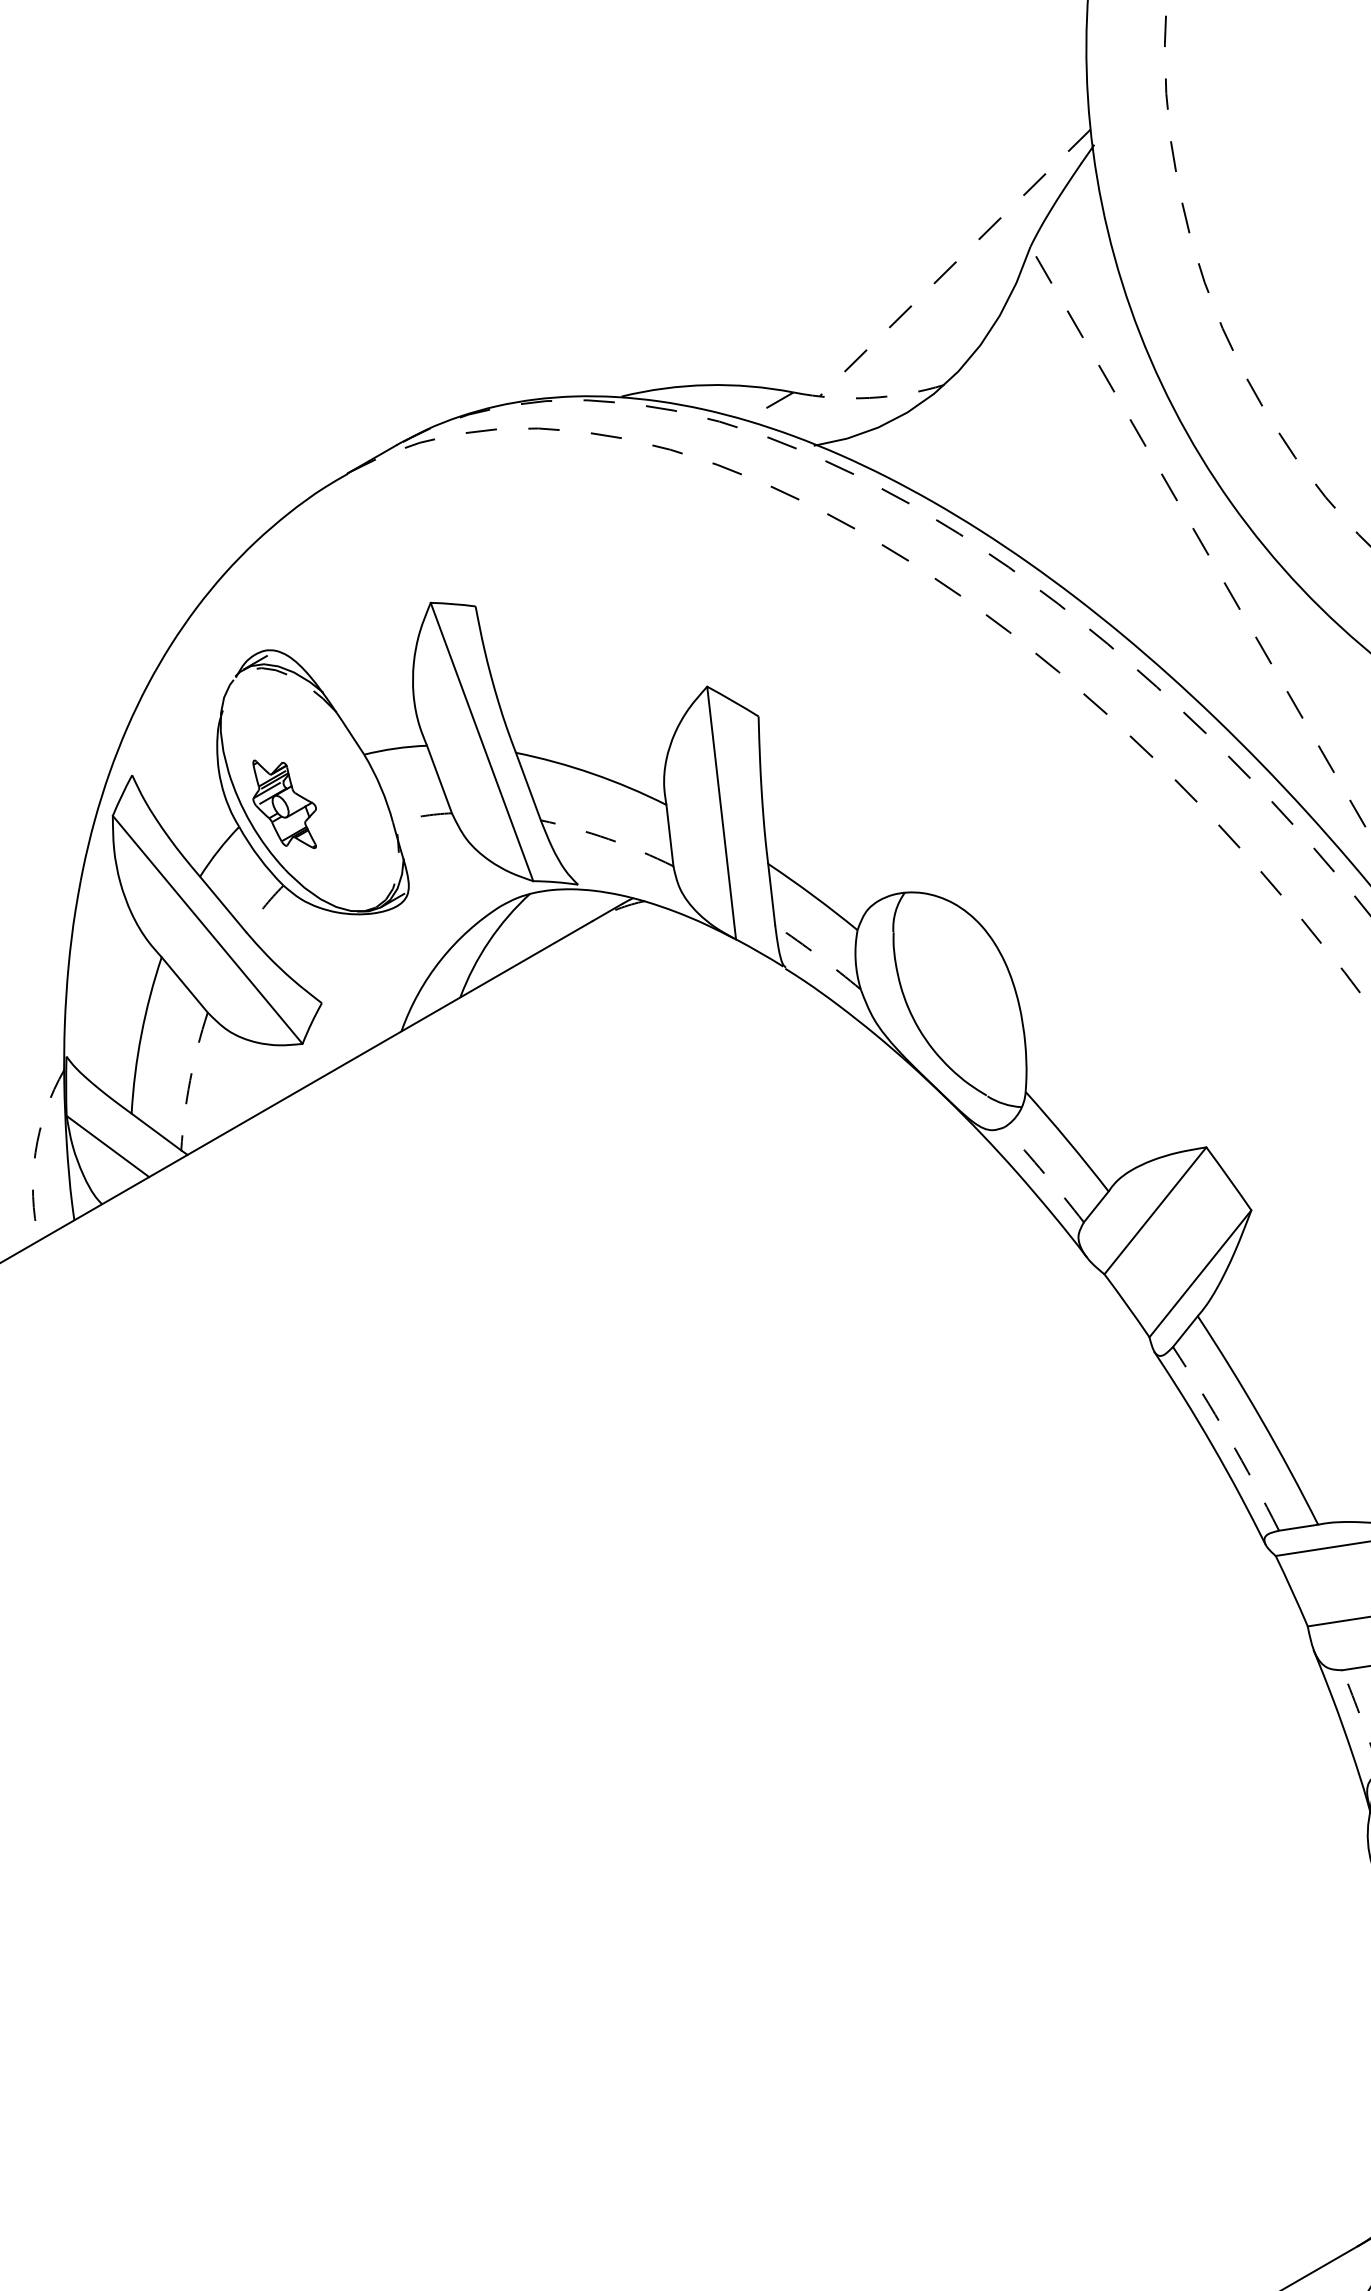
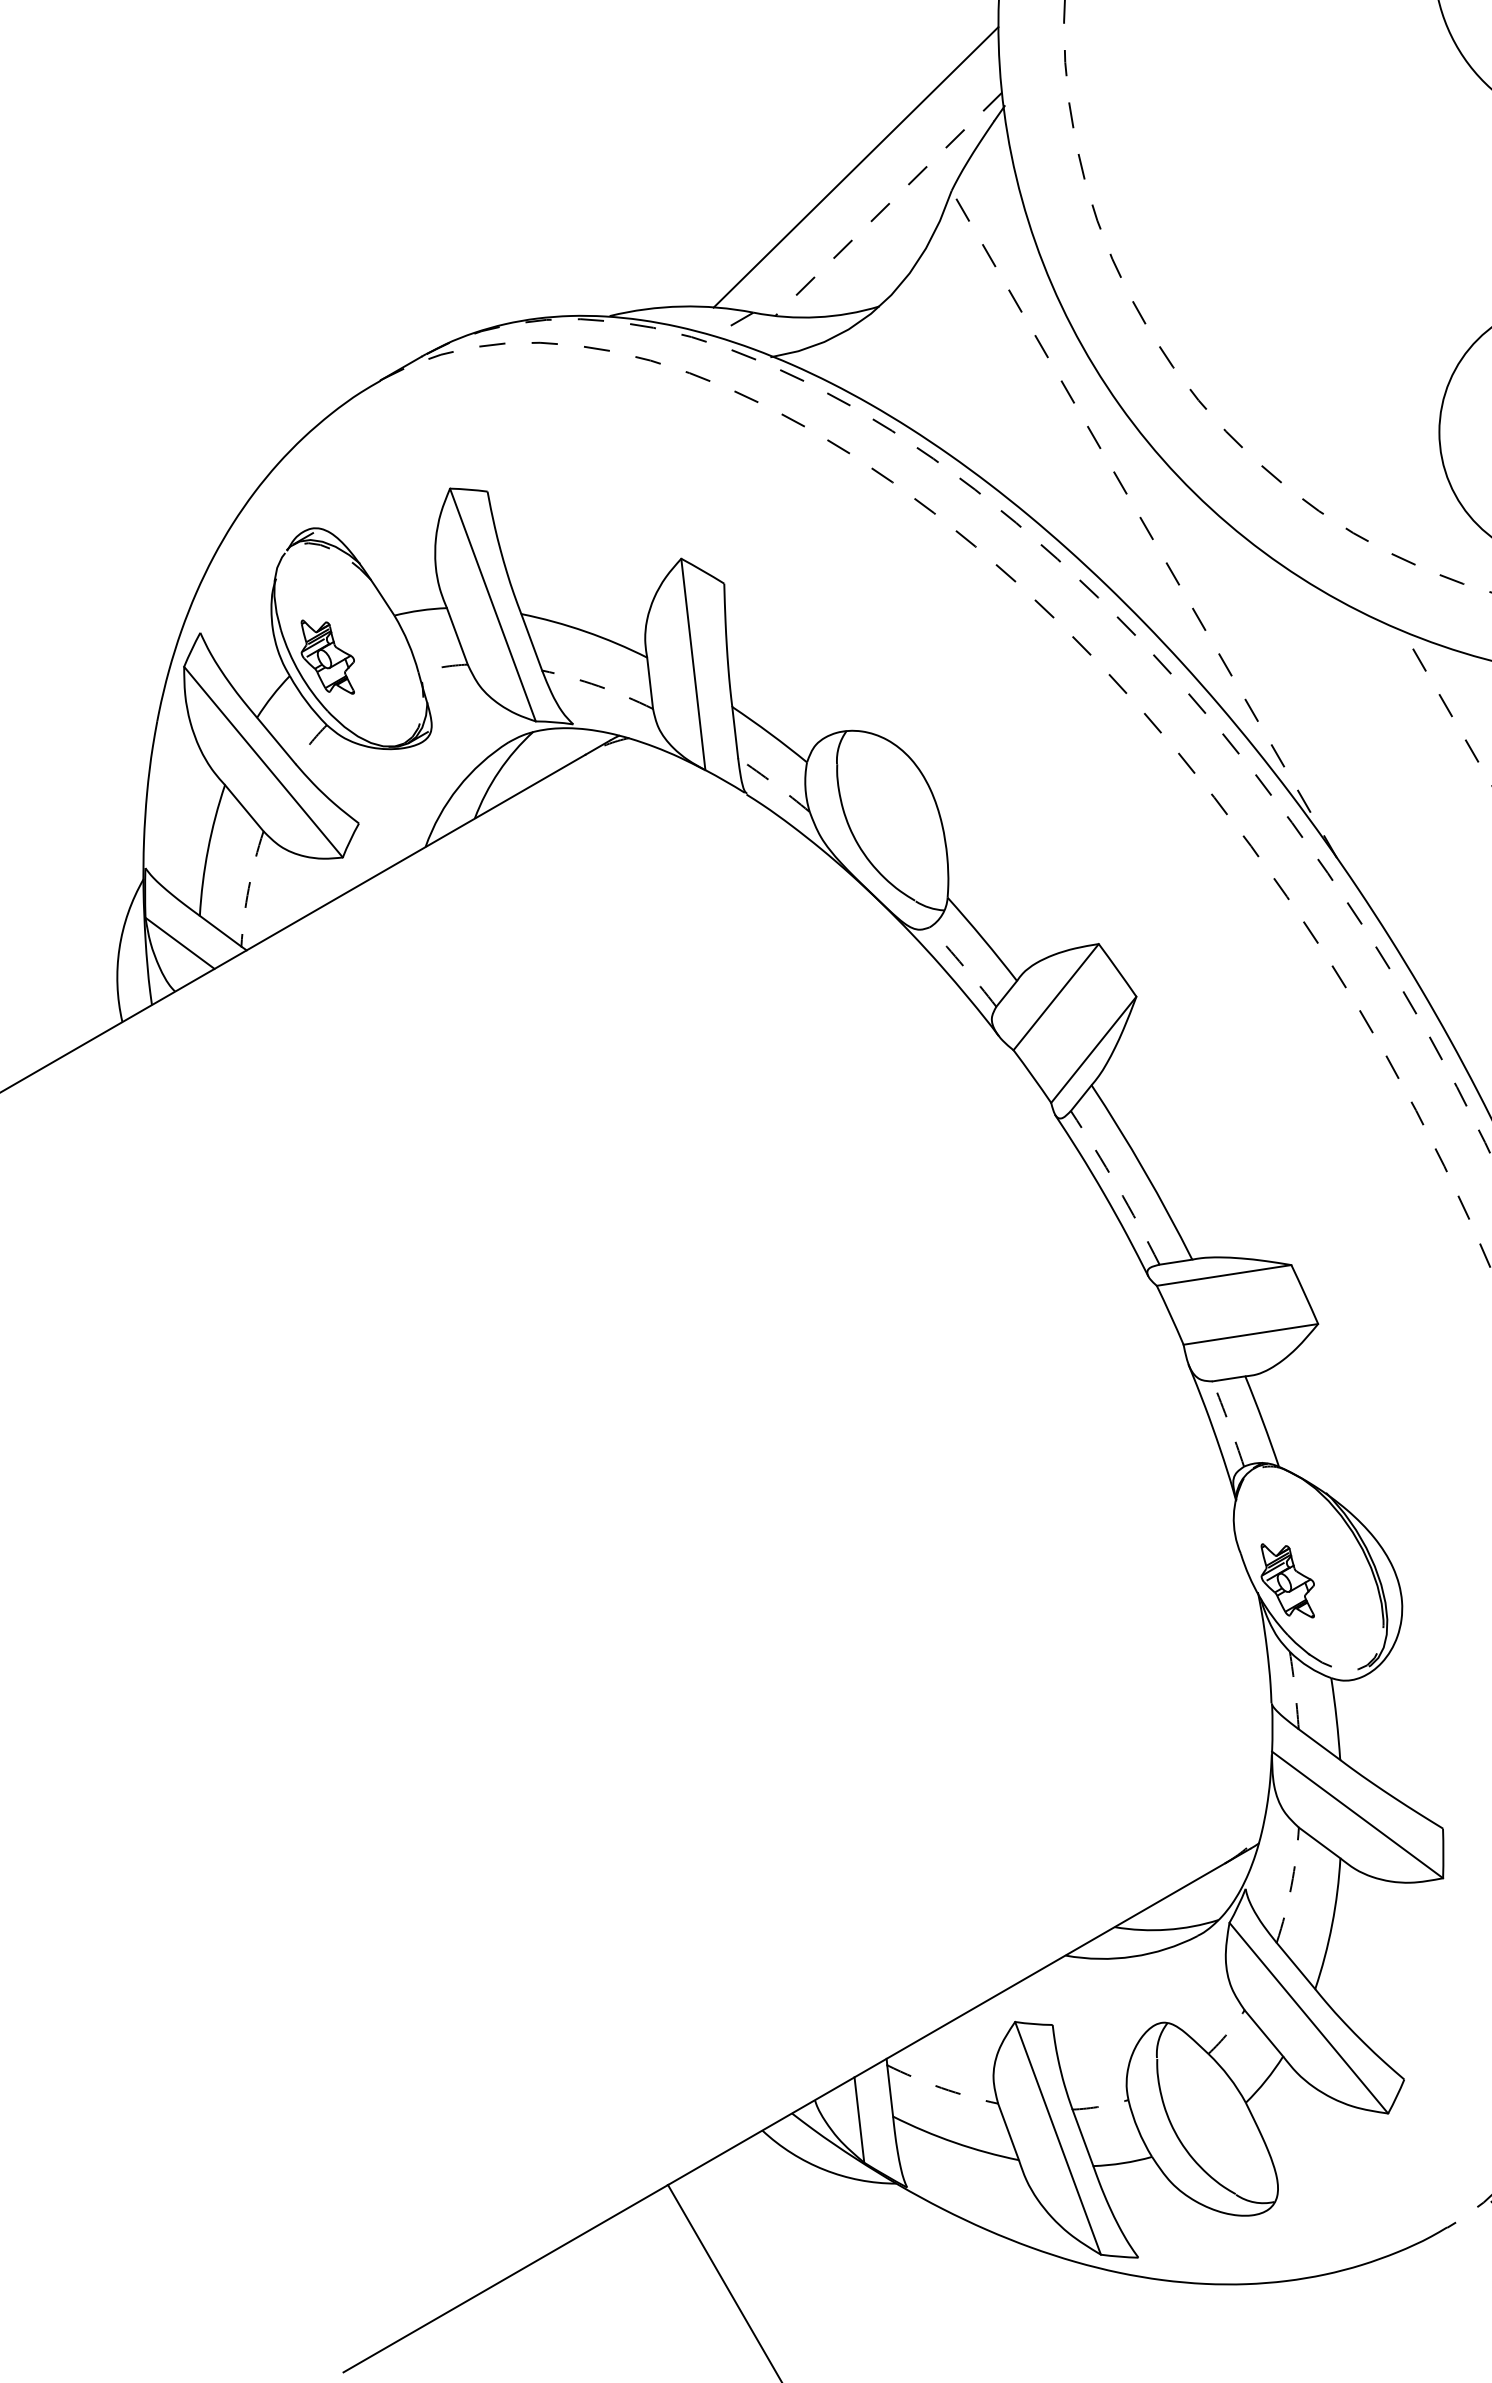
line: (915, 218) -> (855, 167), added
arc: (870, 398) -> (817, 317), dashed -> solid
arc: (35, 1152) -> (119, 948), dashed -> solid

